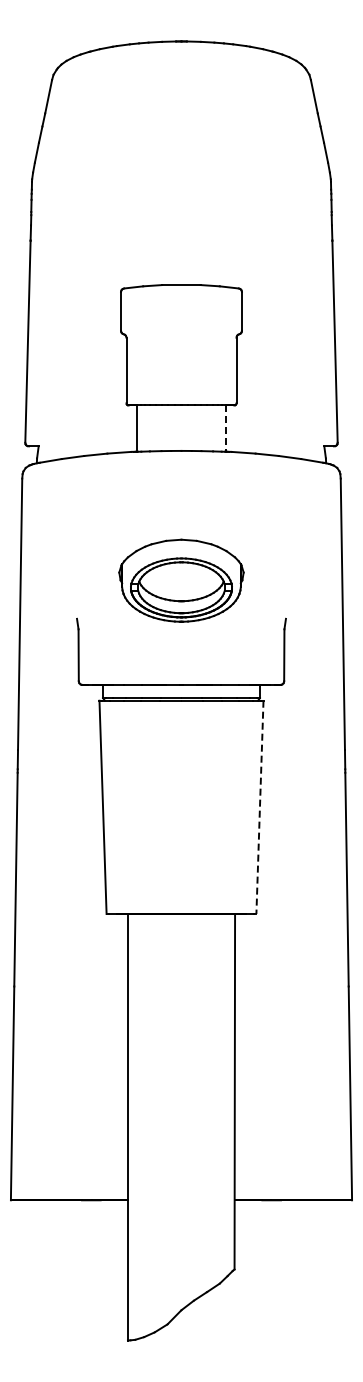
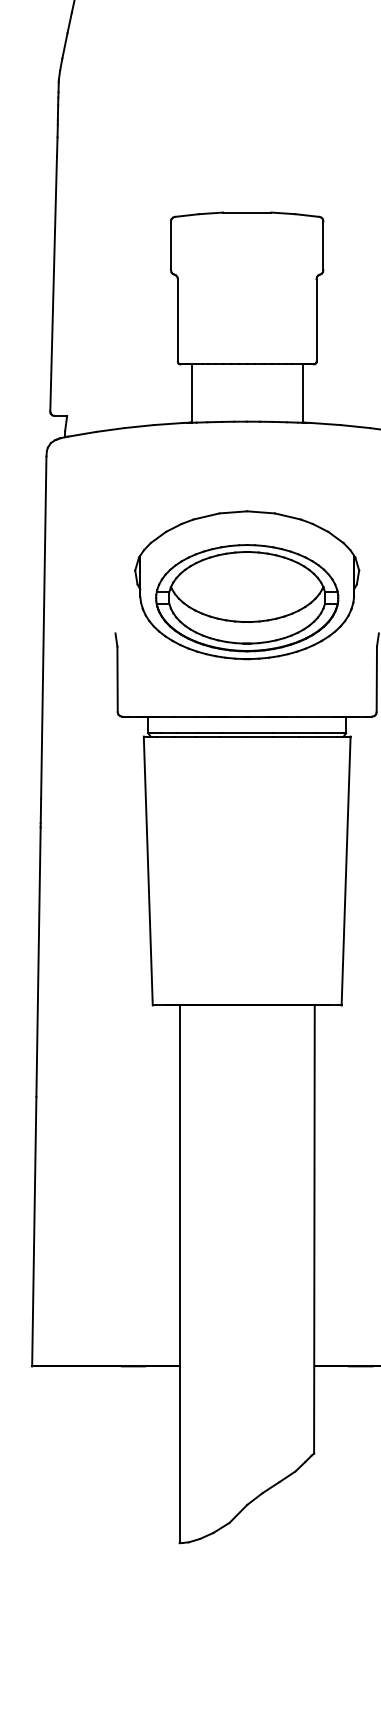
line: (225, 429) -> (302, 394), dashed -> solid
part: (181, 580) -> (247, 585), size x1.43
line: (259, 807) -> (345, 871), dashed -> solid

